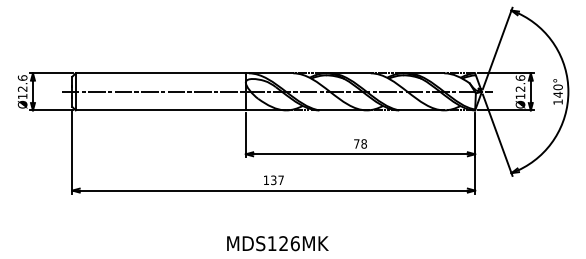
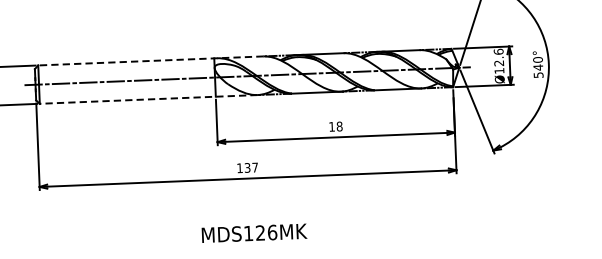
line: (184, 73) -> (150, 61), solid -> dashed
text: (557, 101) -> (537, 74), 140° -> 540°
line: (180, 110) -> (148, 99), solid -> dashed
text: (356, 143) -> (331, 126), 78 -> 18

